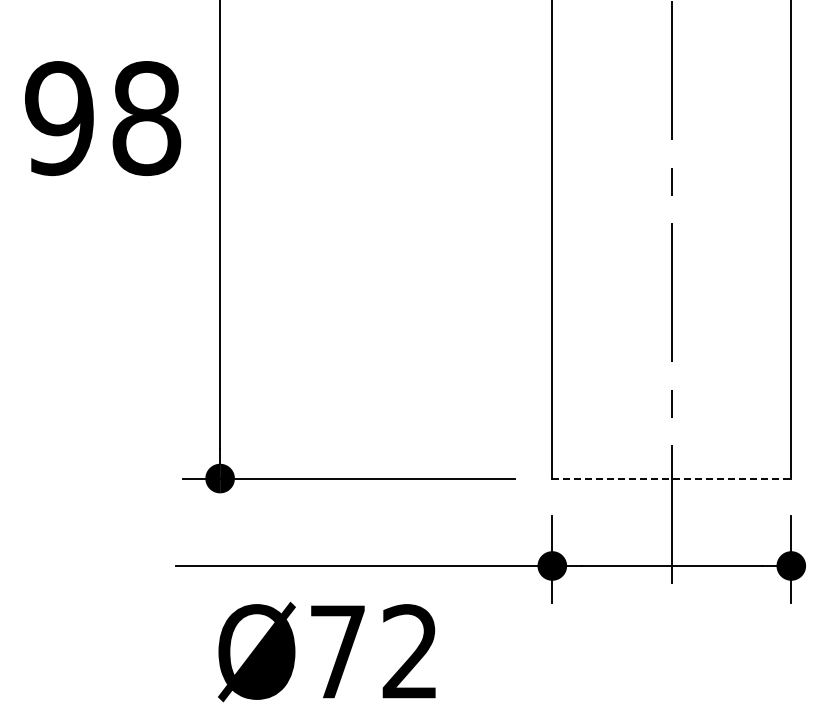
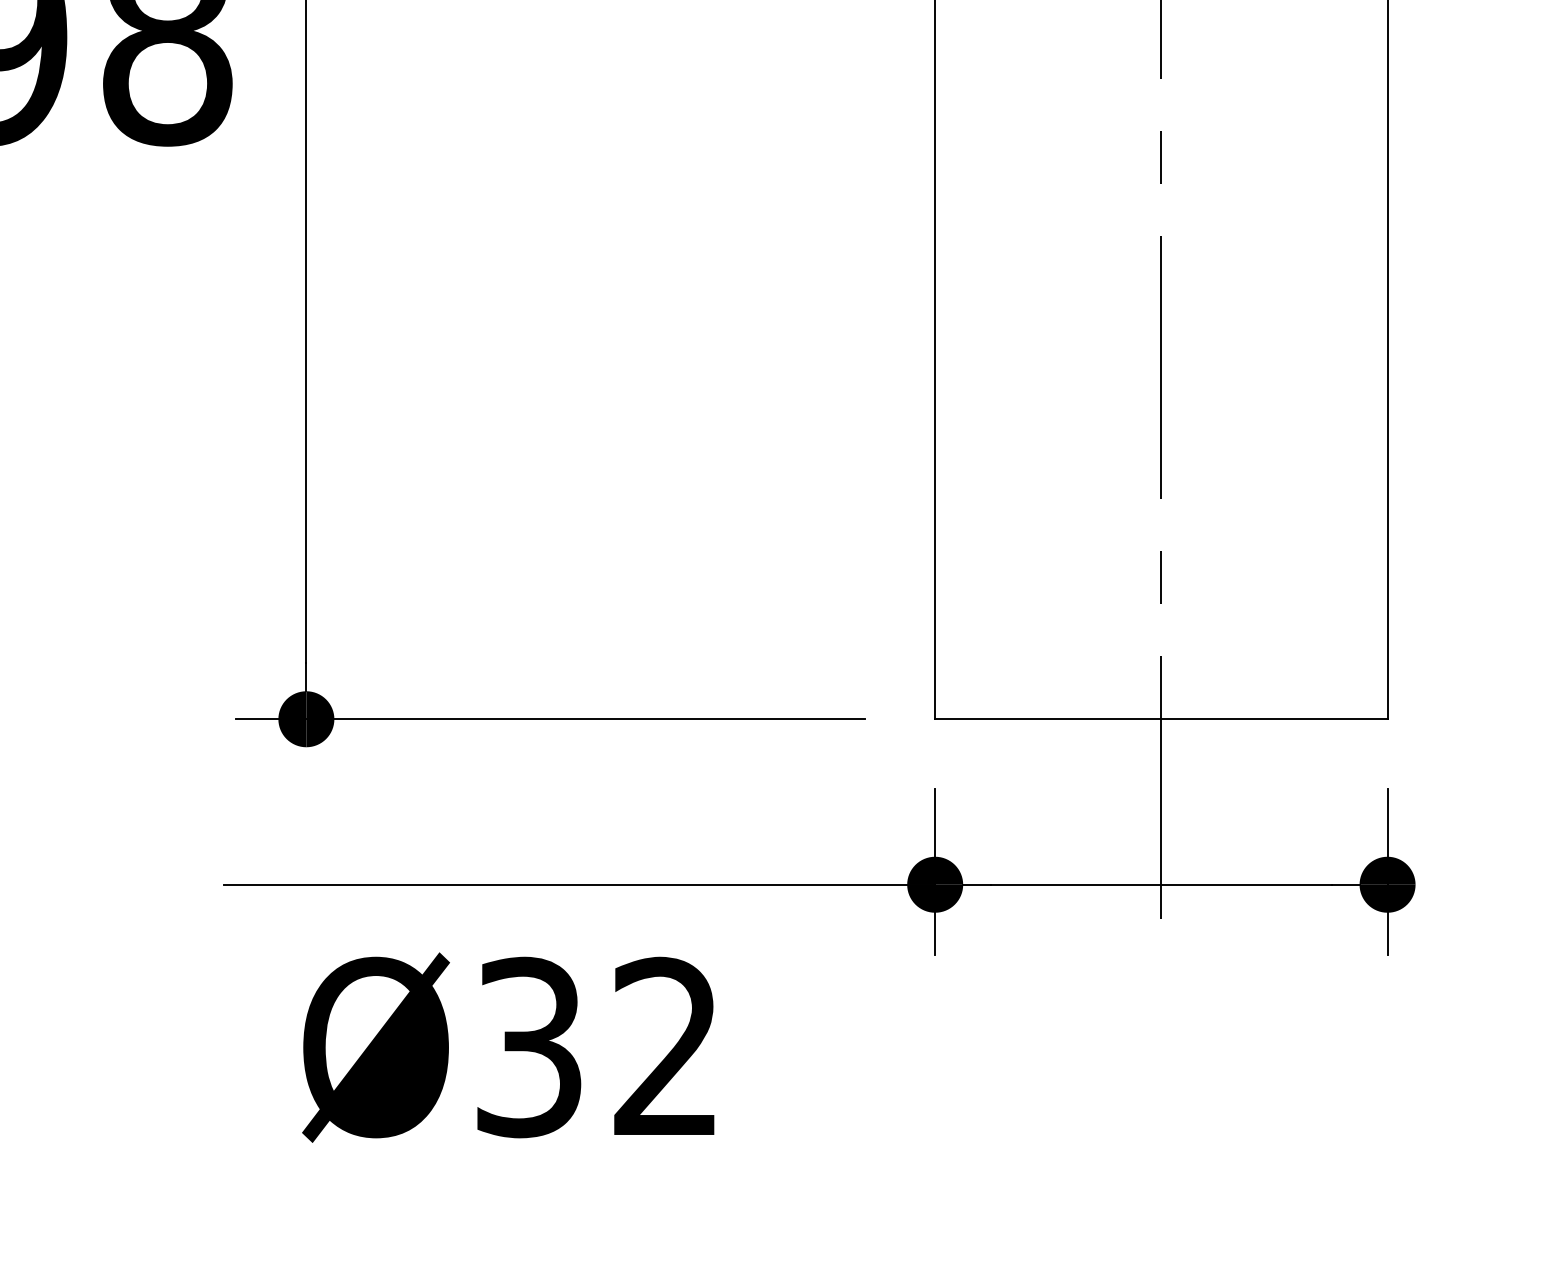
line: (672, 478) -> (1162, 719), dashed -> solid
text: (337, 651) -> (528, 1046), Ø72 -> Ø32

